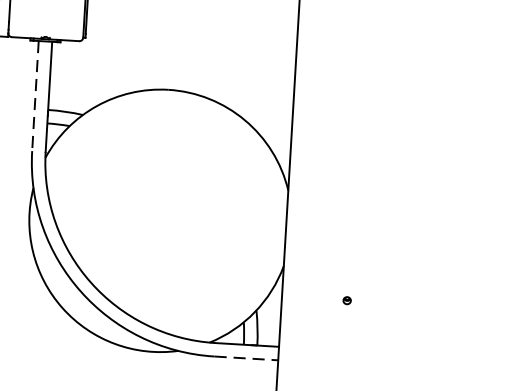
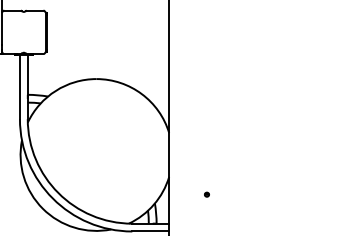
line: (34, 96) -> (19, 87), dashed -> solid
line: (247, 358) -> (151, 231), dashed -> solid

